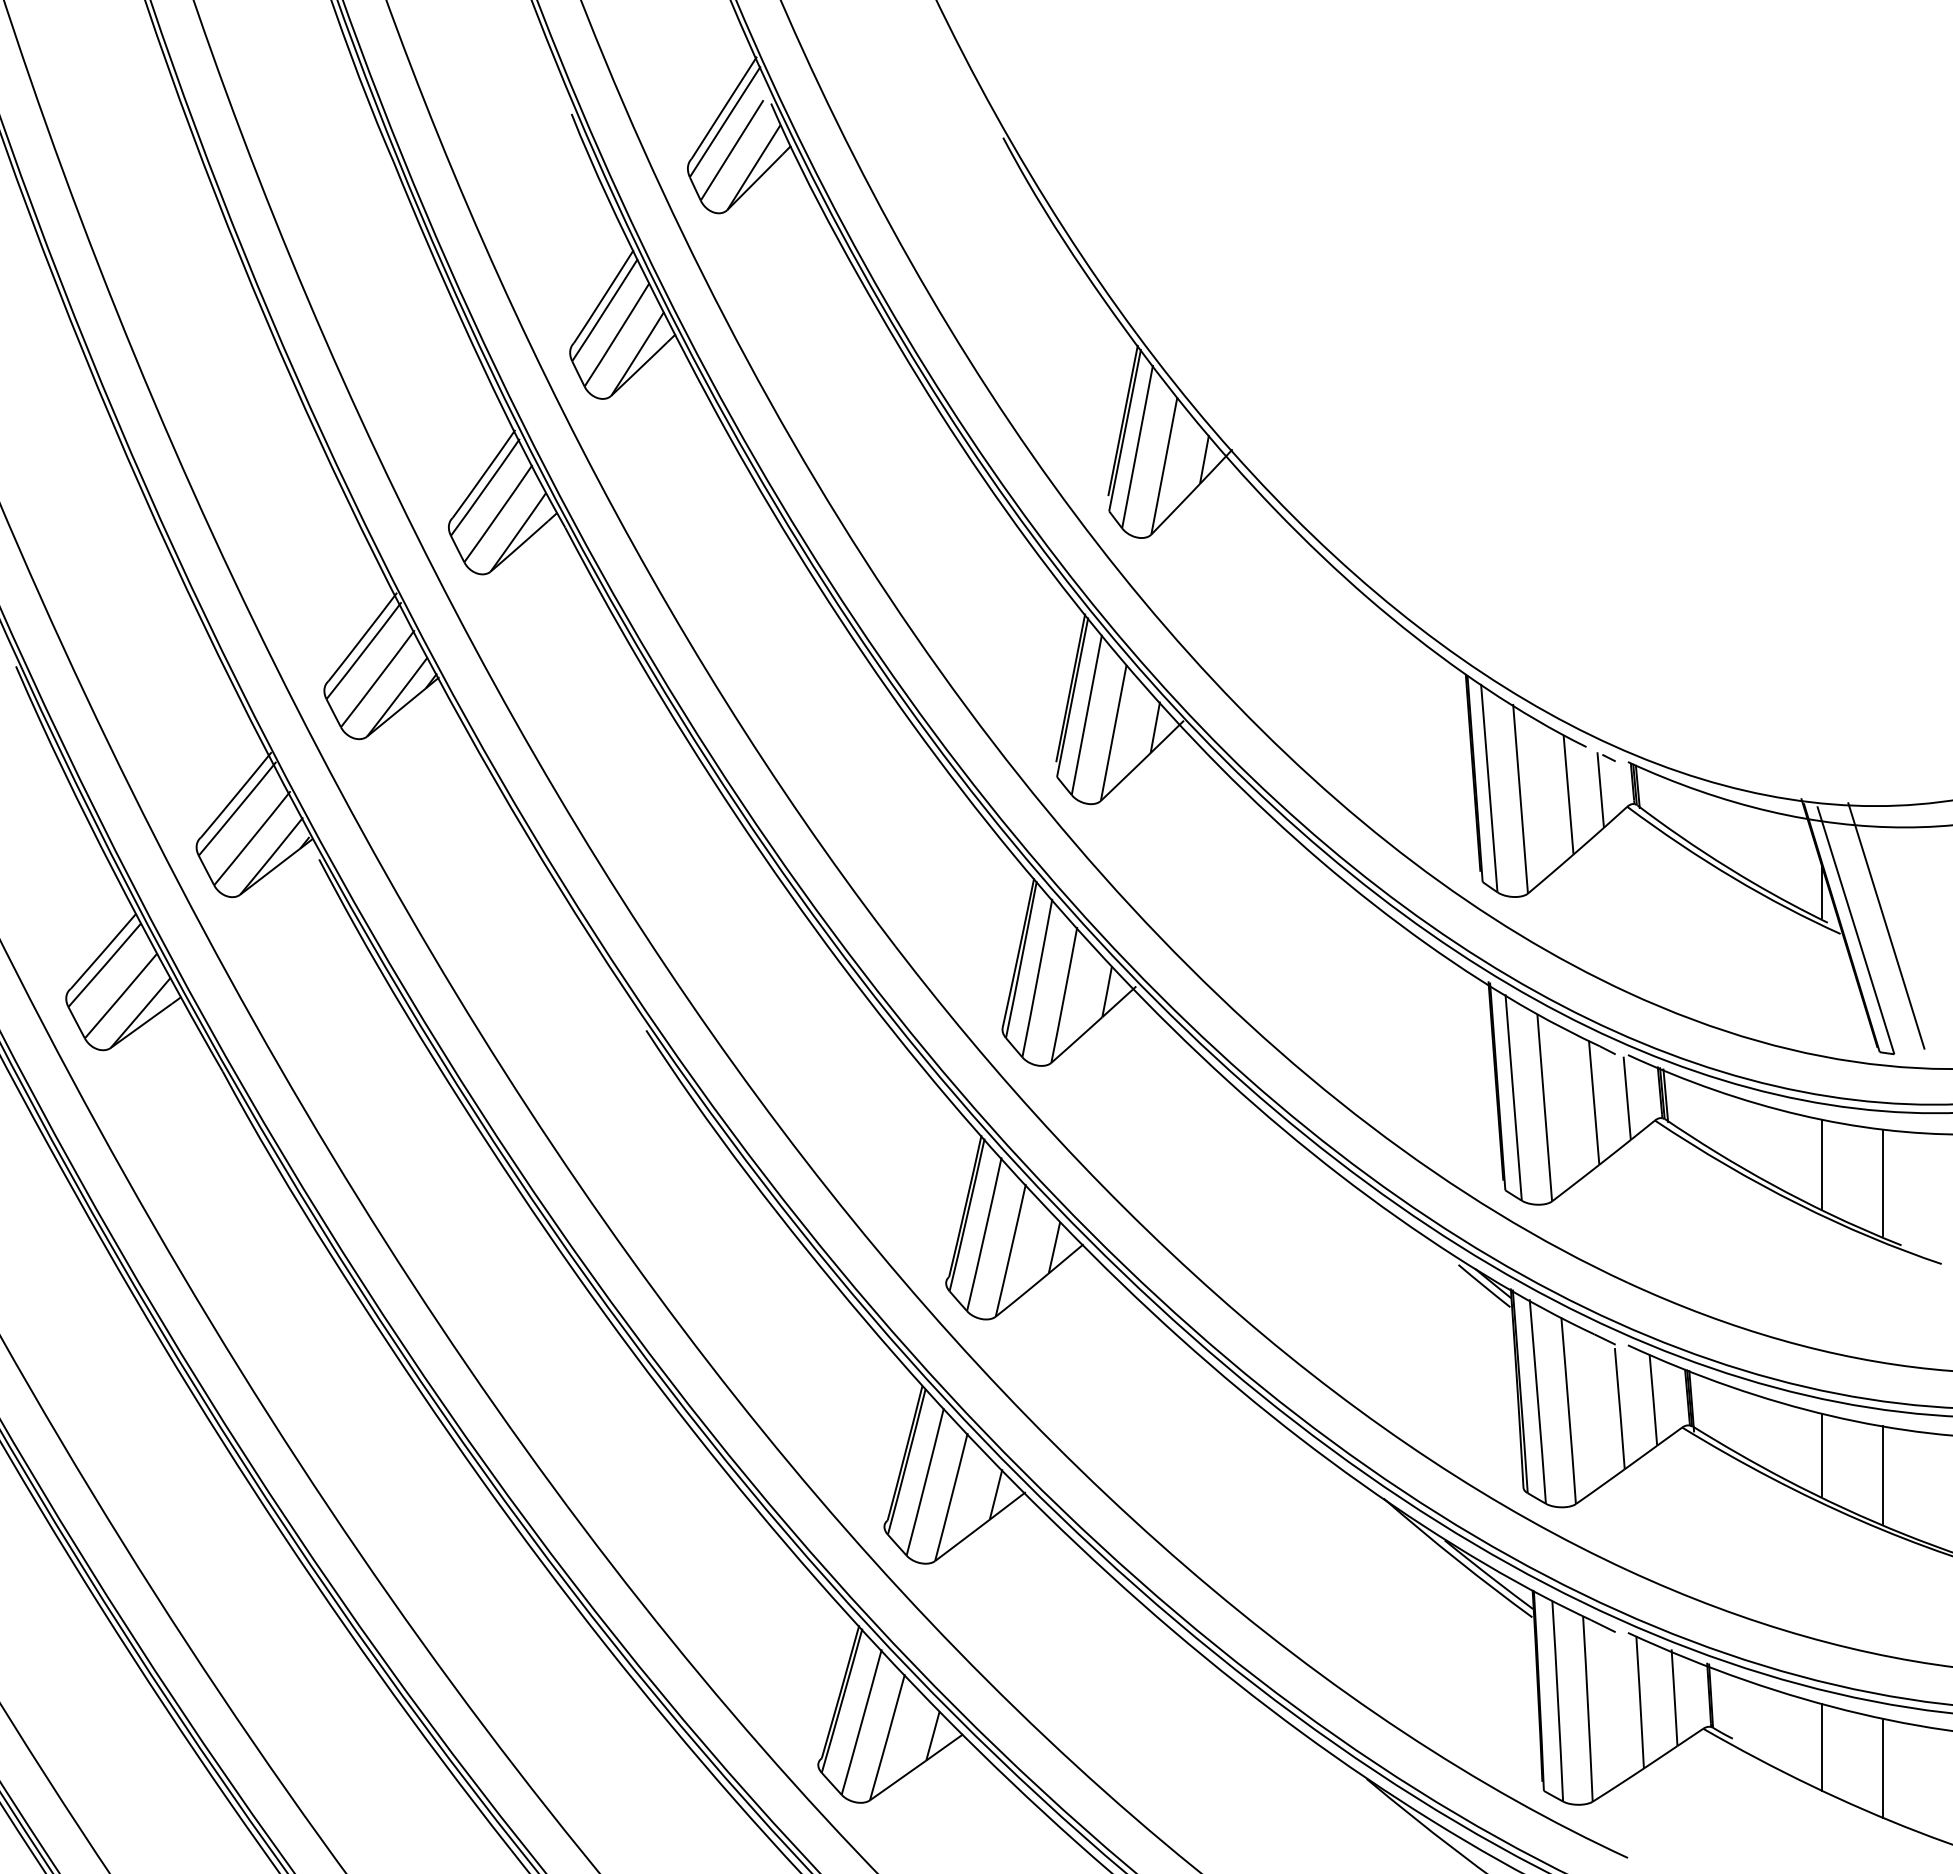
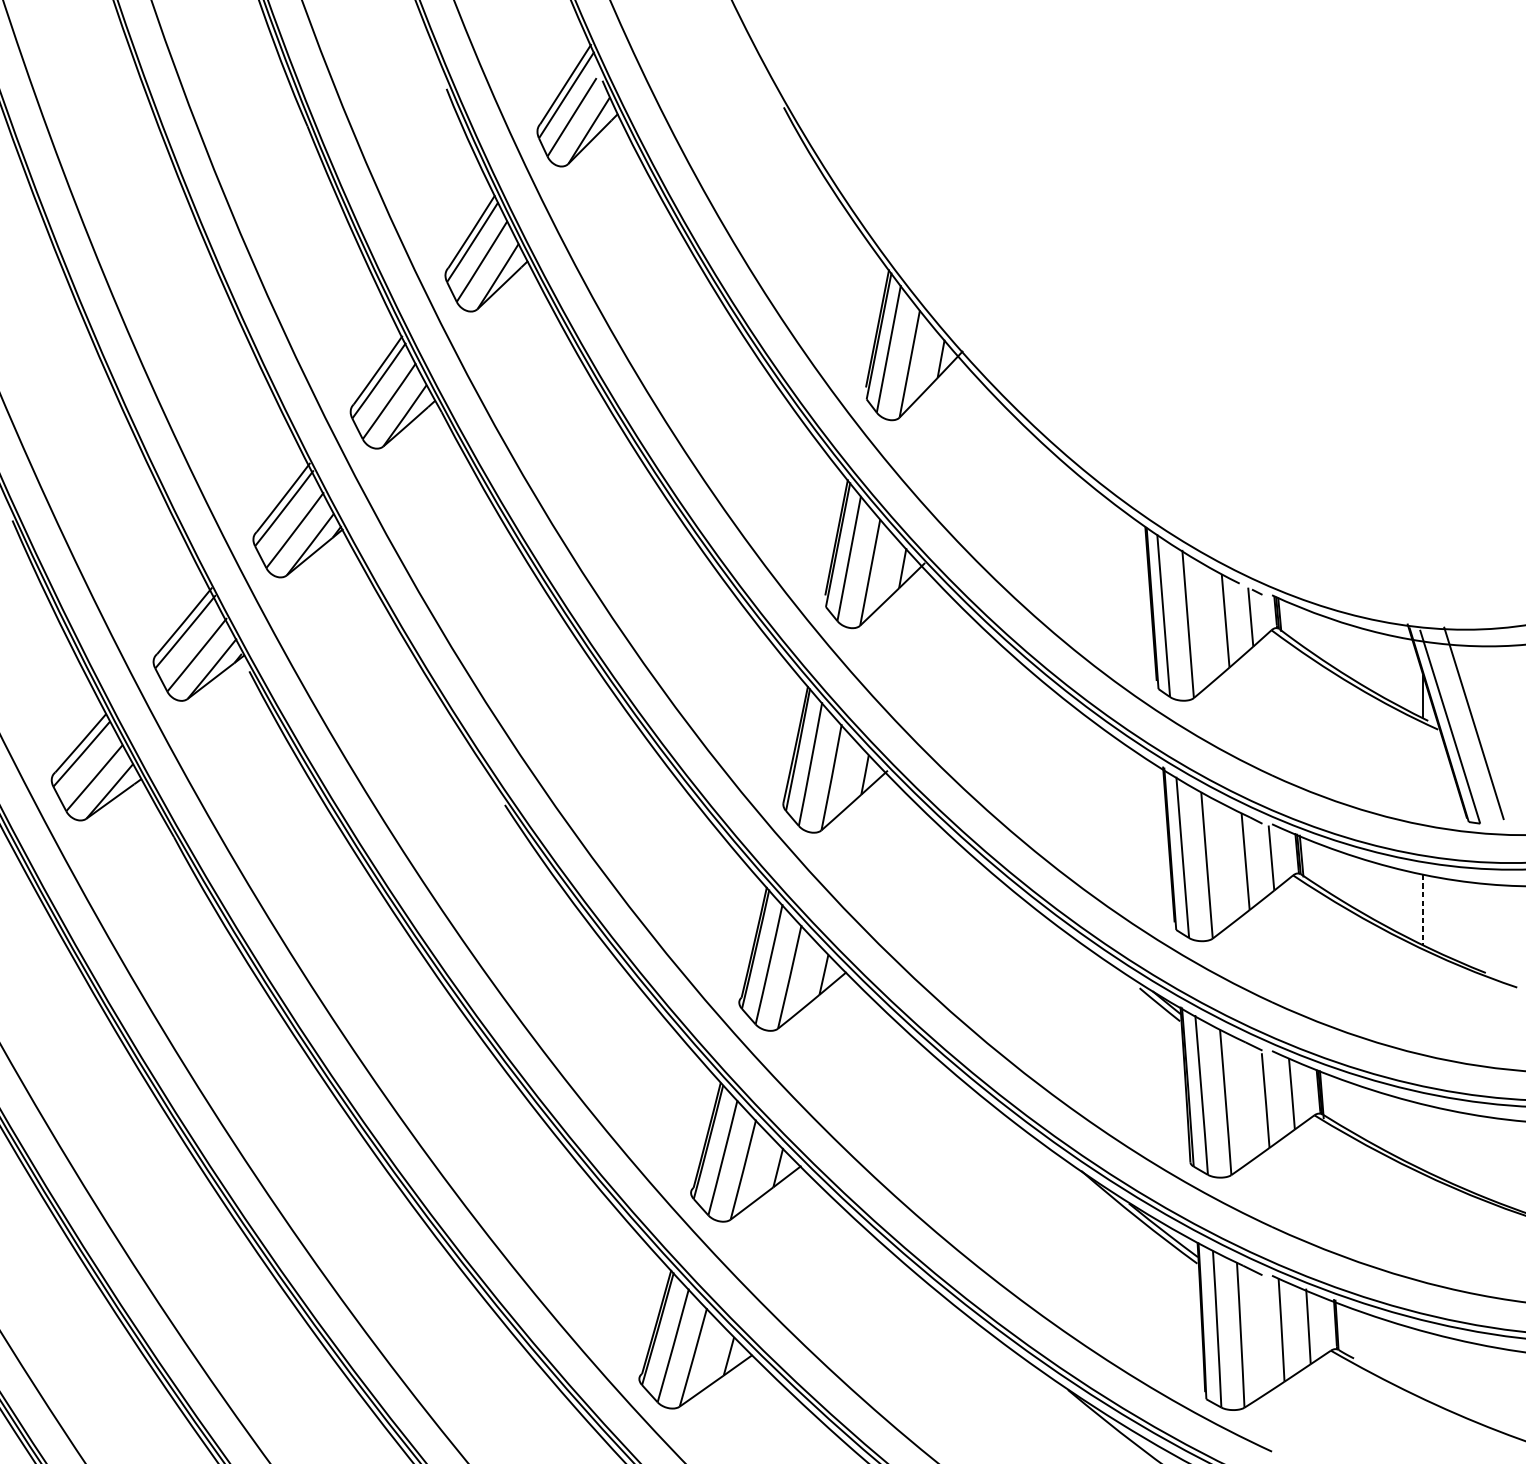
line: (1821, 1165) -> (1423, 910), solid -> dashed
line: (1882, 1182) -> (1470, 923), removed
line: (1821, 1454) -> (1423, 1136), removed
line: (1882, 1475) -> (1470, 1152), removed
line: (1821, 1746) -> (1423, 1364), removed
line: (1882, 1767) -> (1470, 1380), removed

